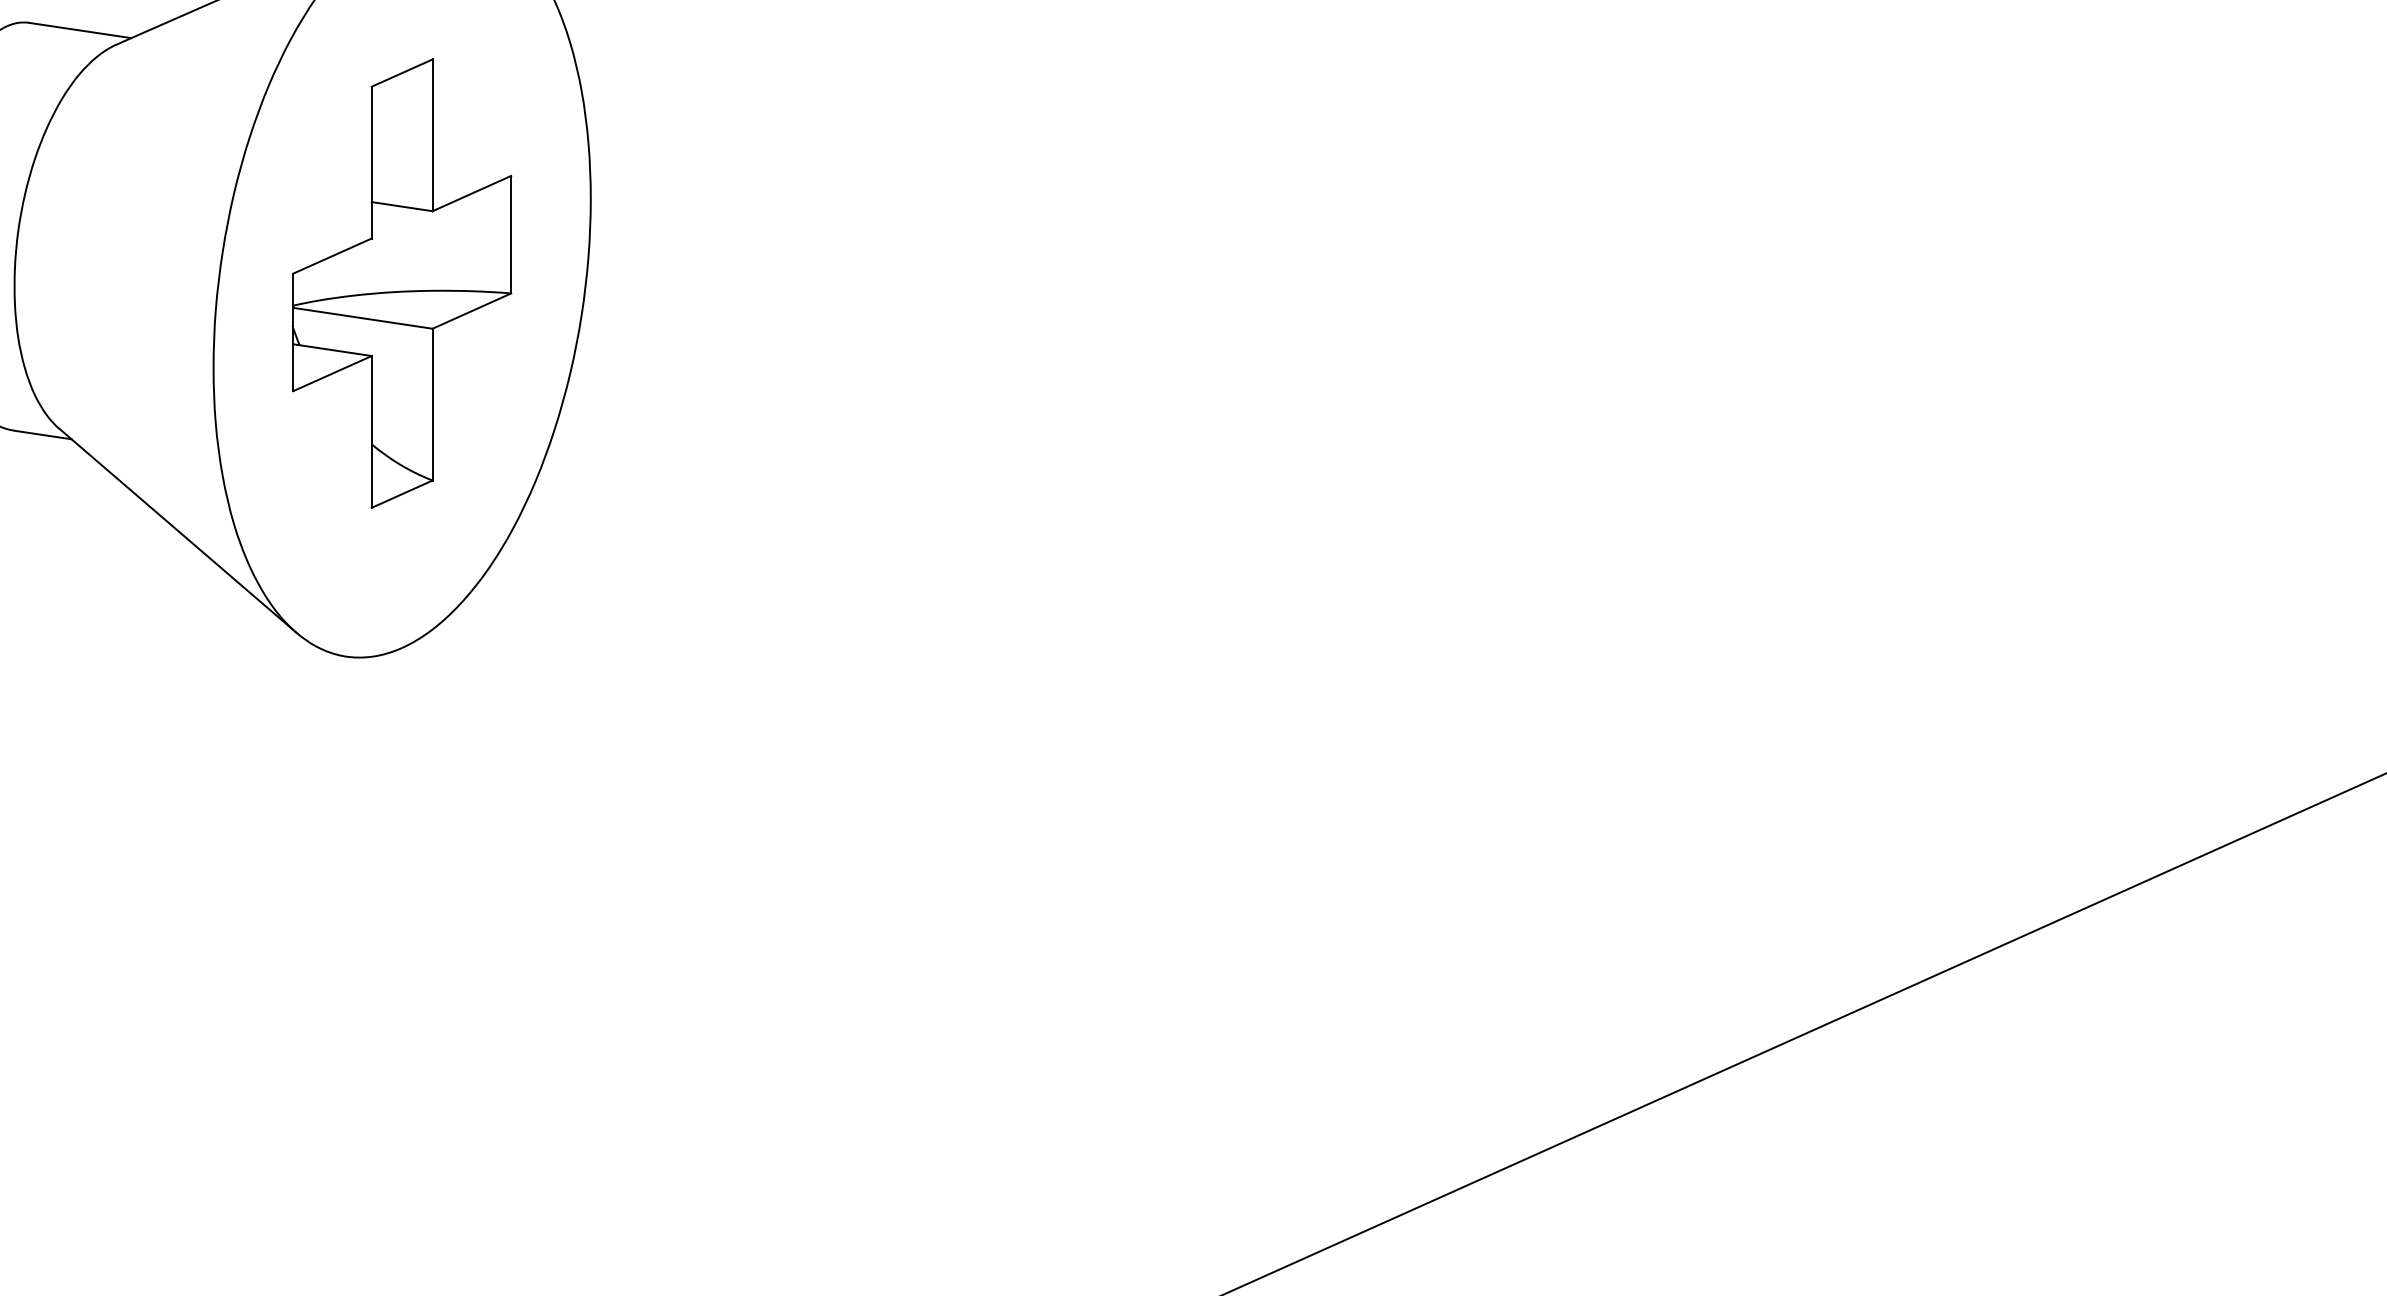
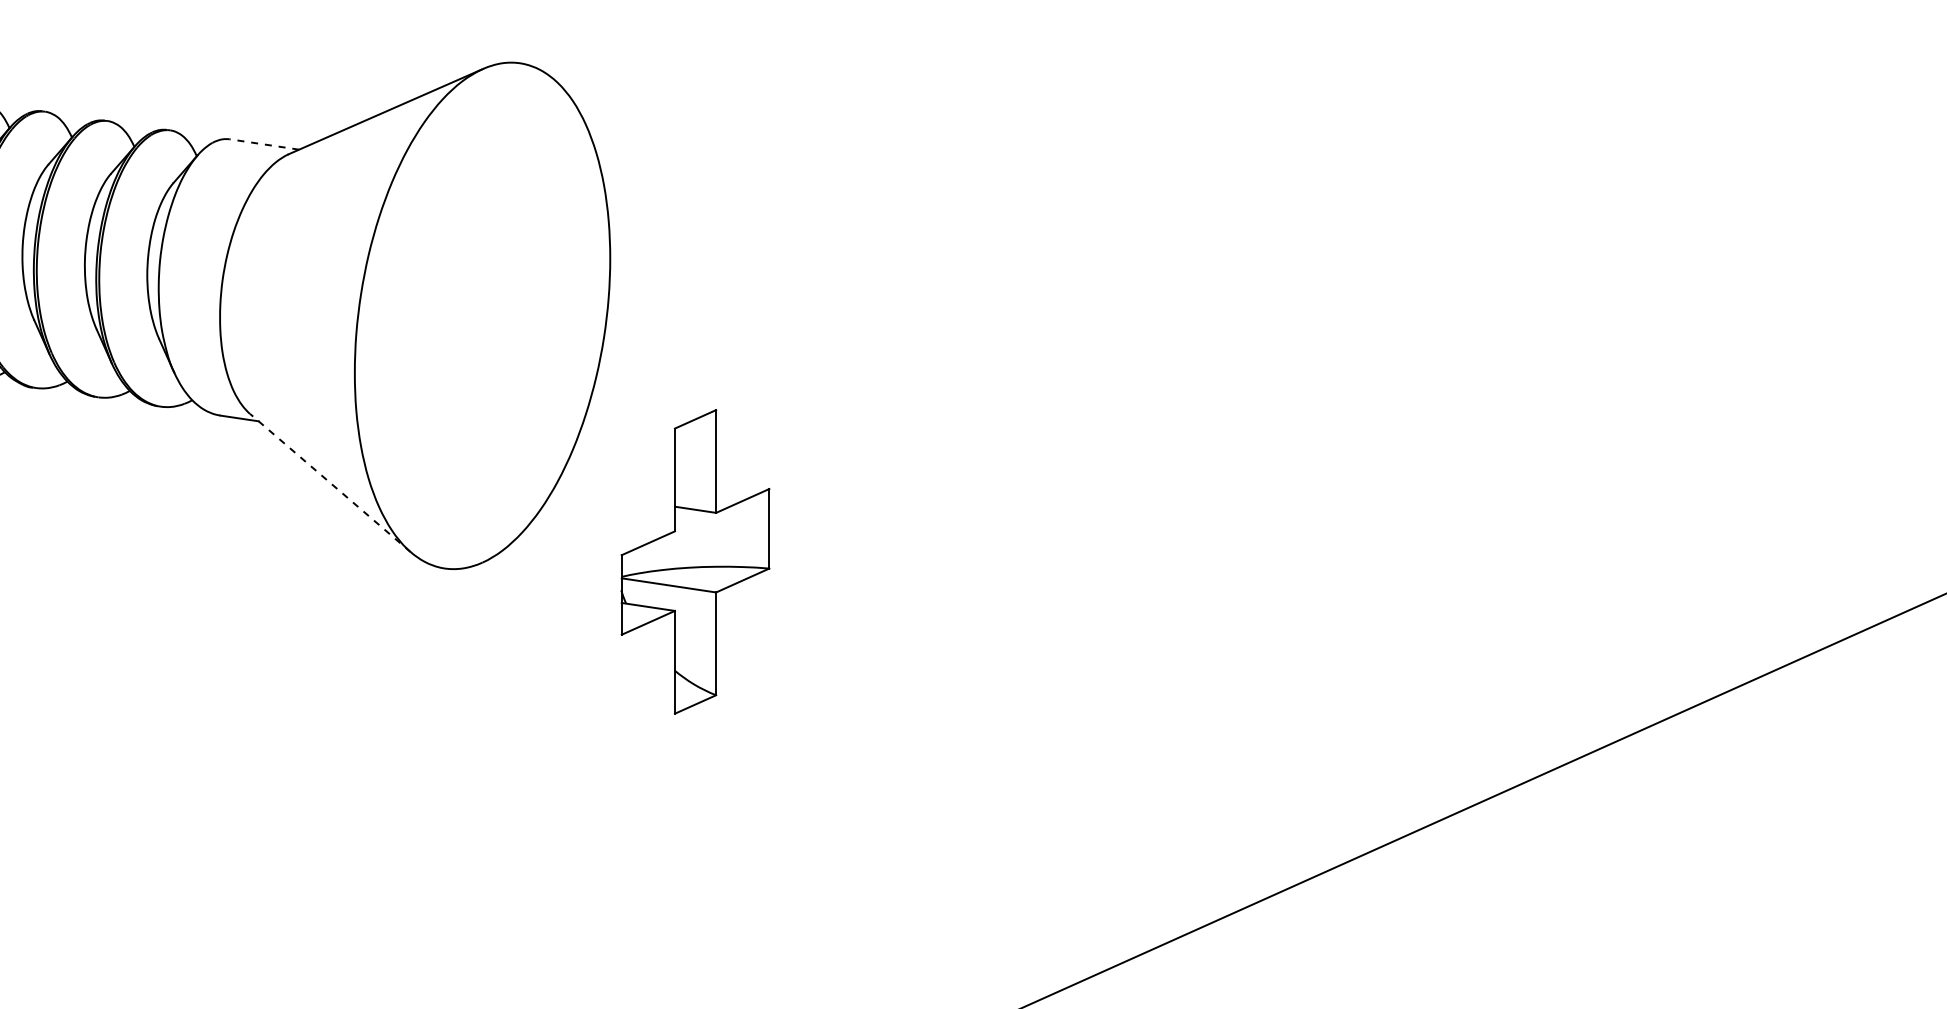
line: (80, 30) -> (264, 144), solid -> dashed
part: (402, 283) -> (695, 561), moved
line: (177, 531) -> (330, 483), solid -> dashed

